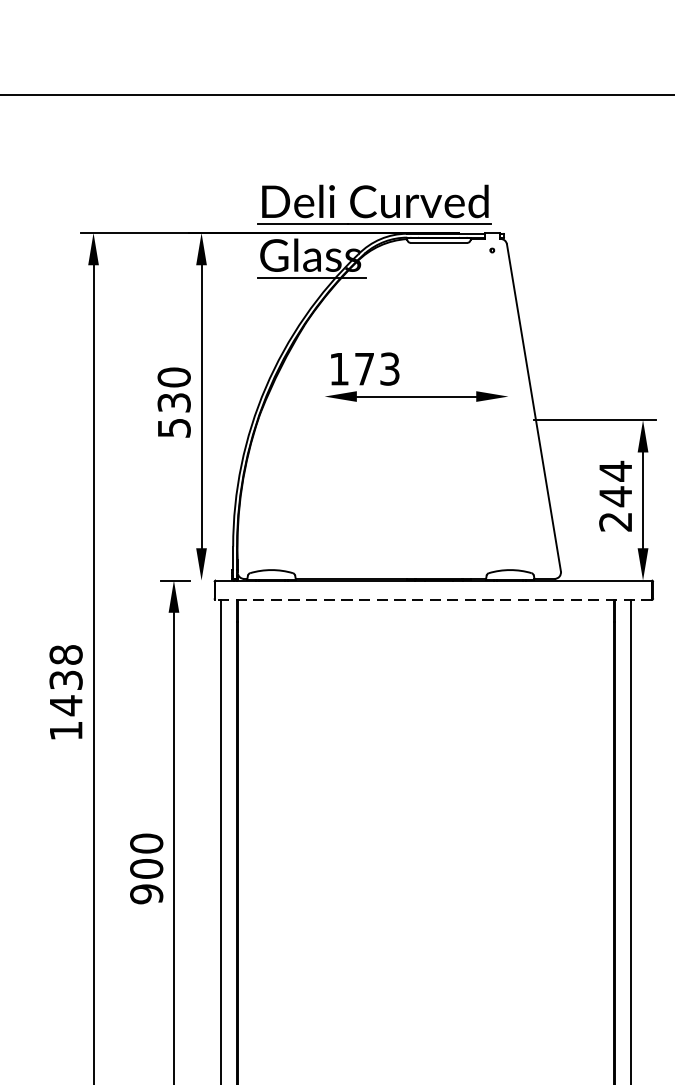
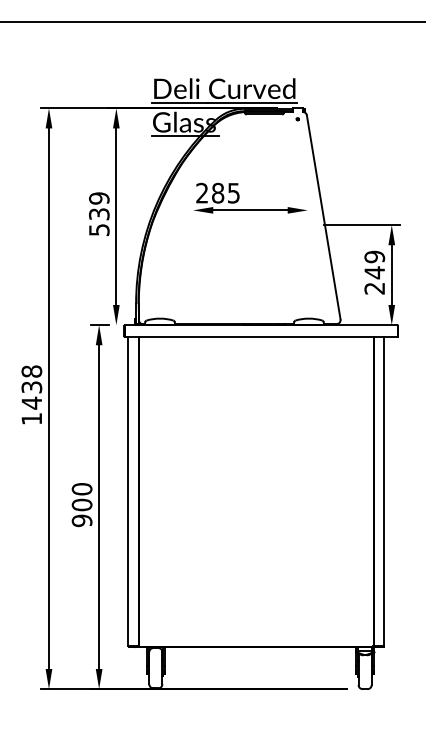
text: (363, 367) -> (217, 192), 173 -> 285
text: (174, 377) -> (99, 198), 530 -> 539
text: (615, 470) -> (374, 256), 244 -> 249
line: (432, 600) -> (260, 337), dashed -> solid

